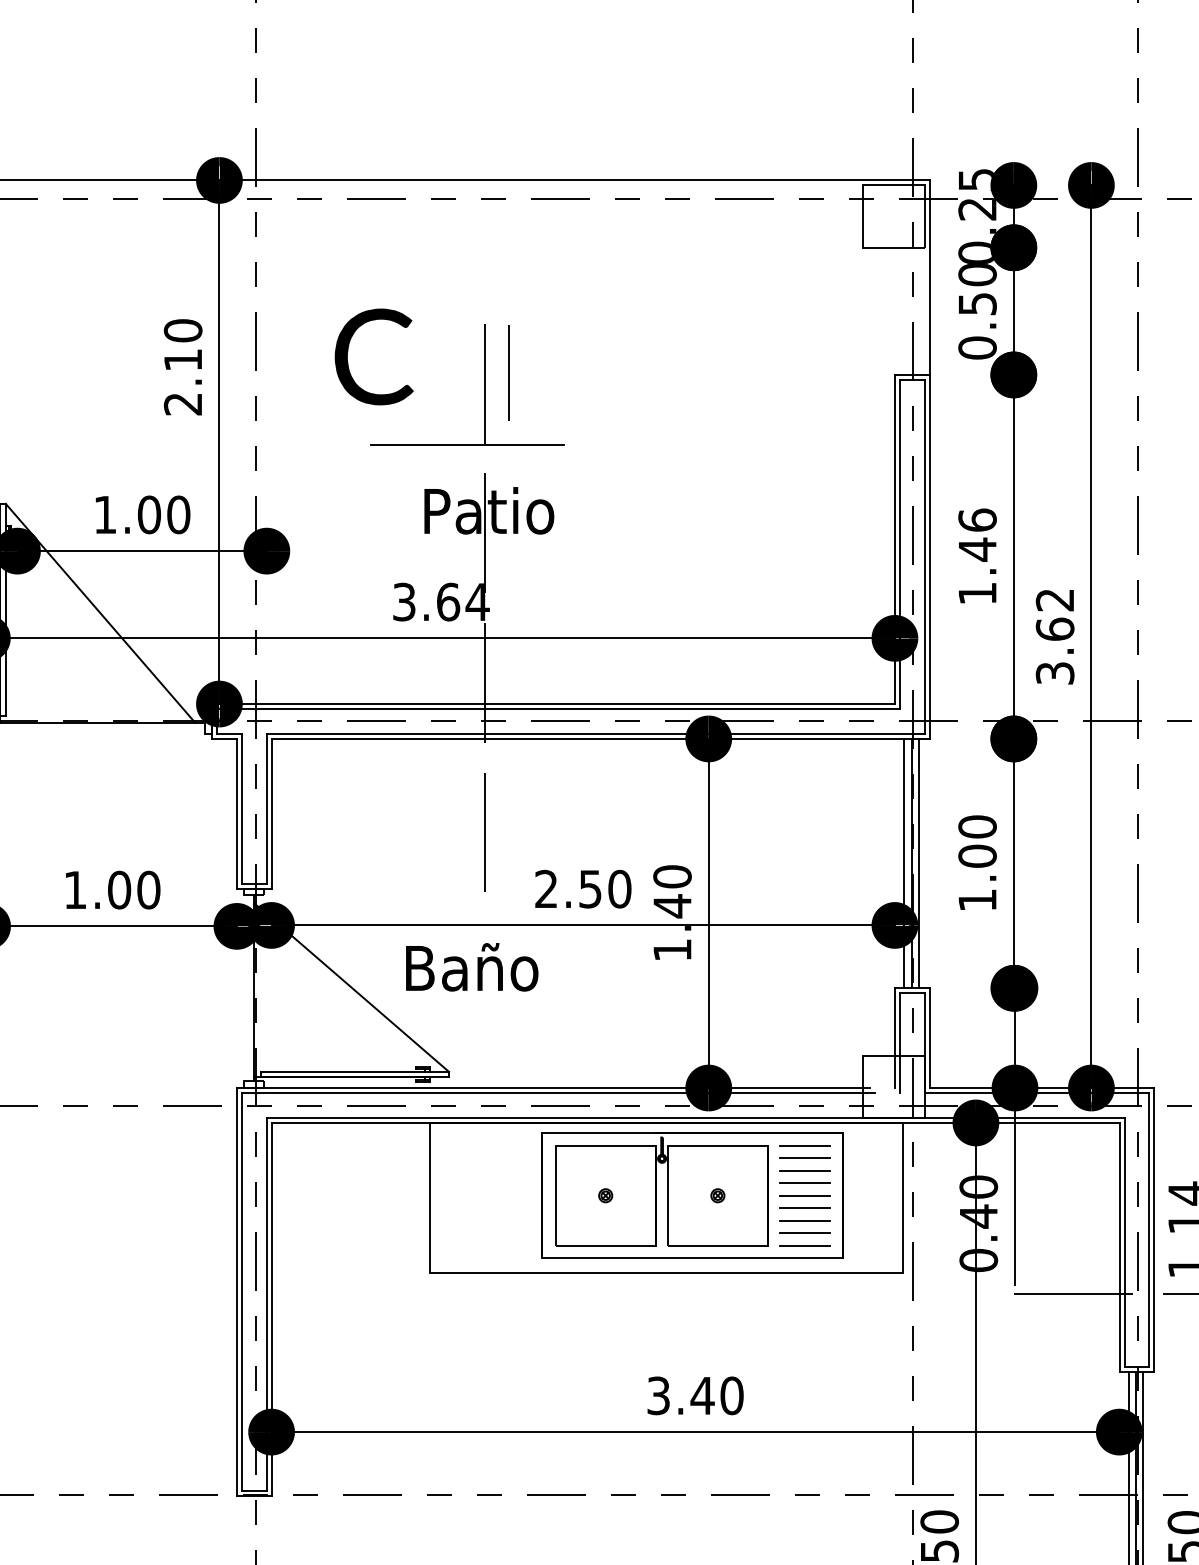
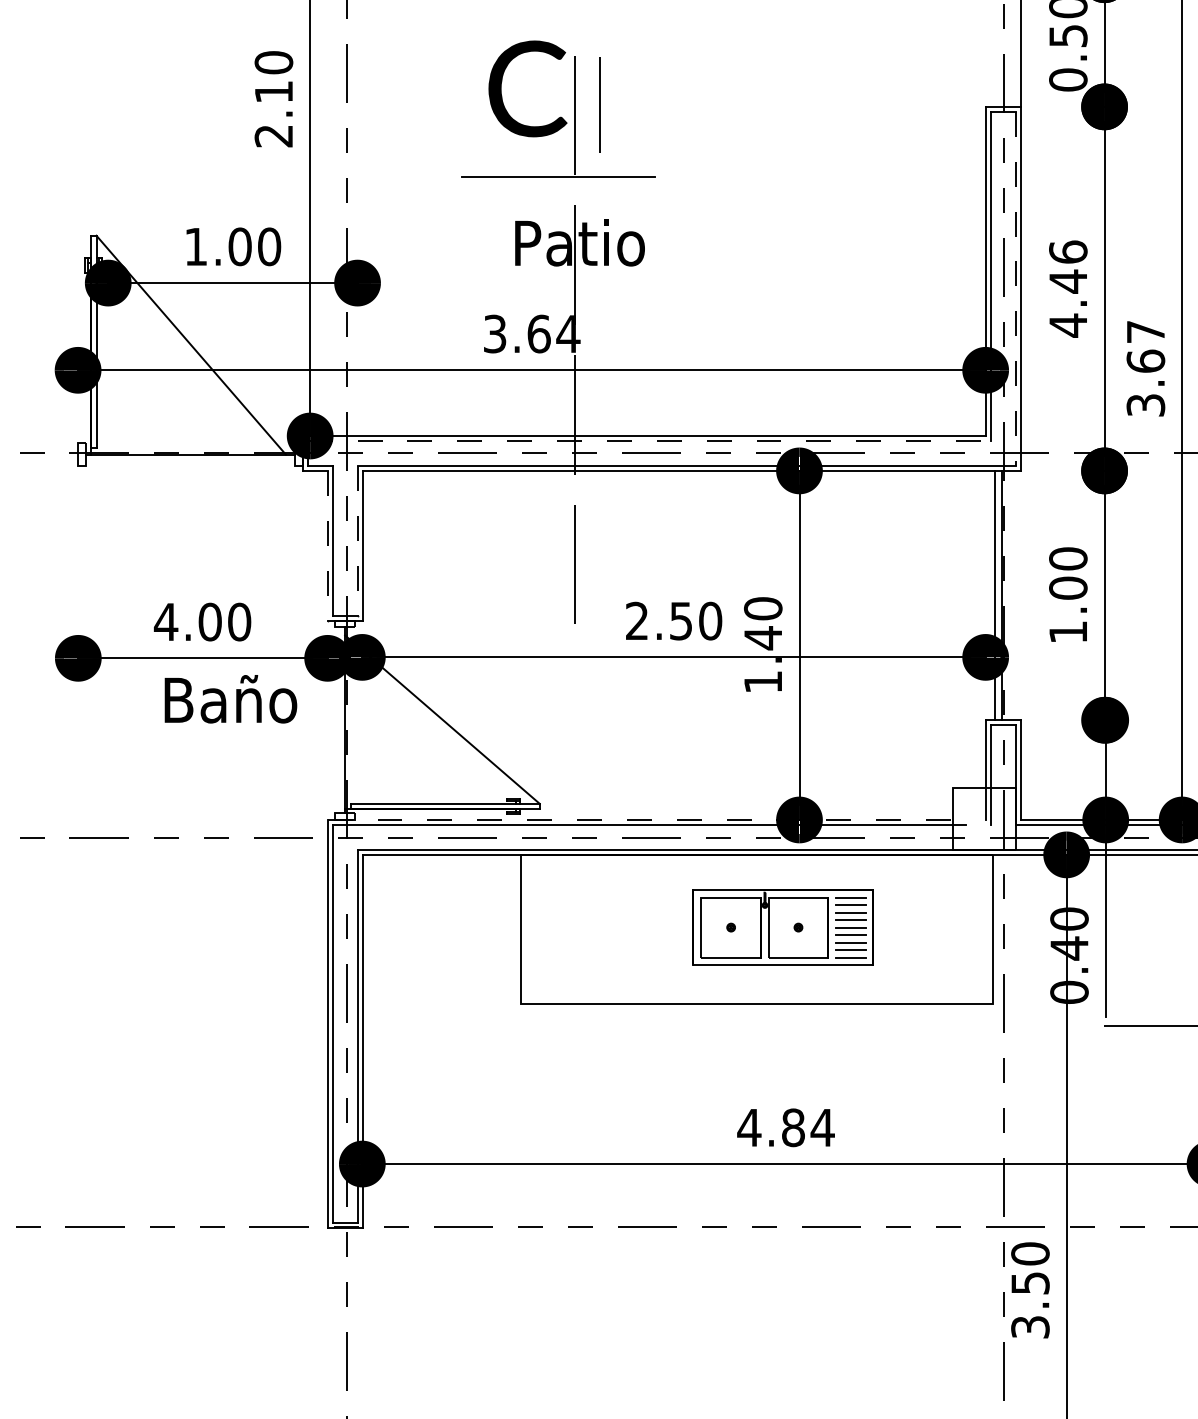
text: (373, 356) -> (527, 88), moved
line: (925, 557) -> (1016, 289), solid -> dashed
text: (977, 593) -> (1068, 325), 1.46 -> 4.46
text: (1054, 600) -> (1145, 332), 3.62 -> 3.67
line: (558, 709) -> (649, 441), solid -> dashed
line: (266, 808) -> (357, 540), solid -> dashed
line: (236, 813) -> (327, 545), solid -> dashed
line: (919, 863) -> (1010, 595), removed
text: (75, 889) -> (166, 621), 1.00 -> 4.00
text: (472, 967) -> (231, 699), moved
line: (553, 1088) -> (644, 820), solid -> dashed
part: (692, 1195) -> (783, 927), size x0.6
text: (695, 1395) -> (786, 1127), 3.40 -> 4.84

